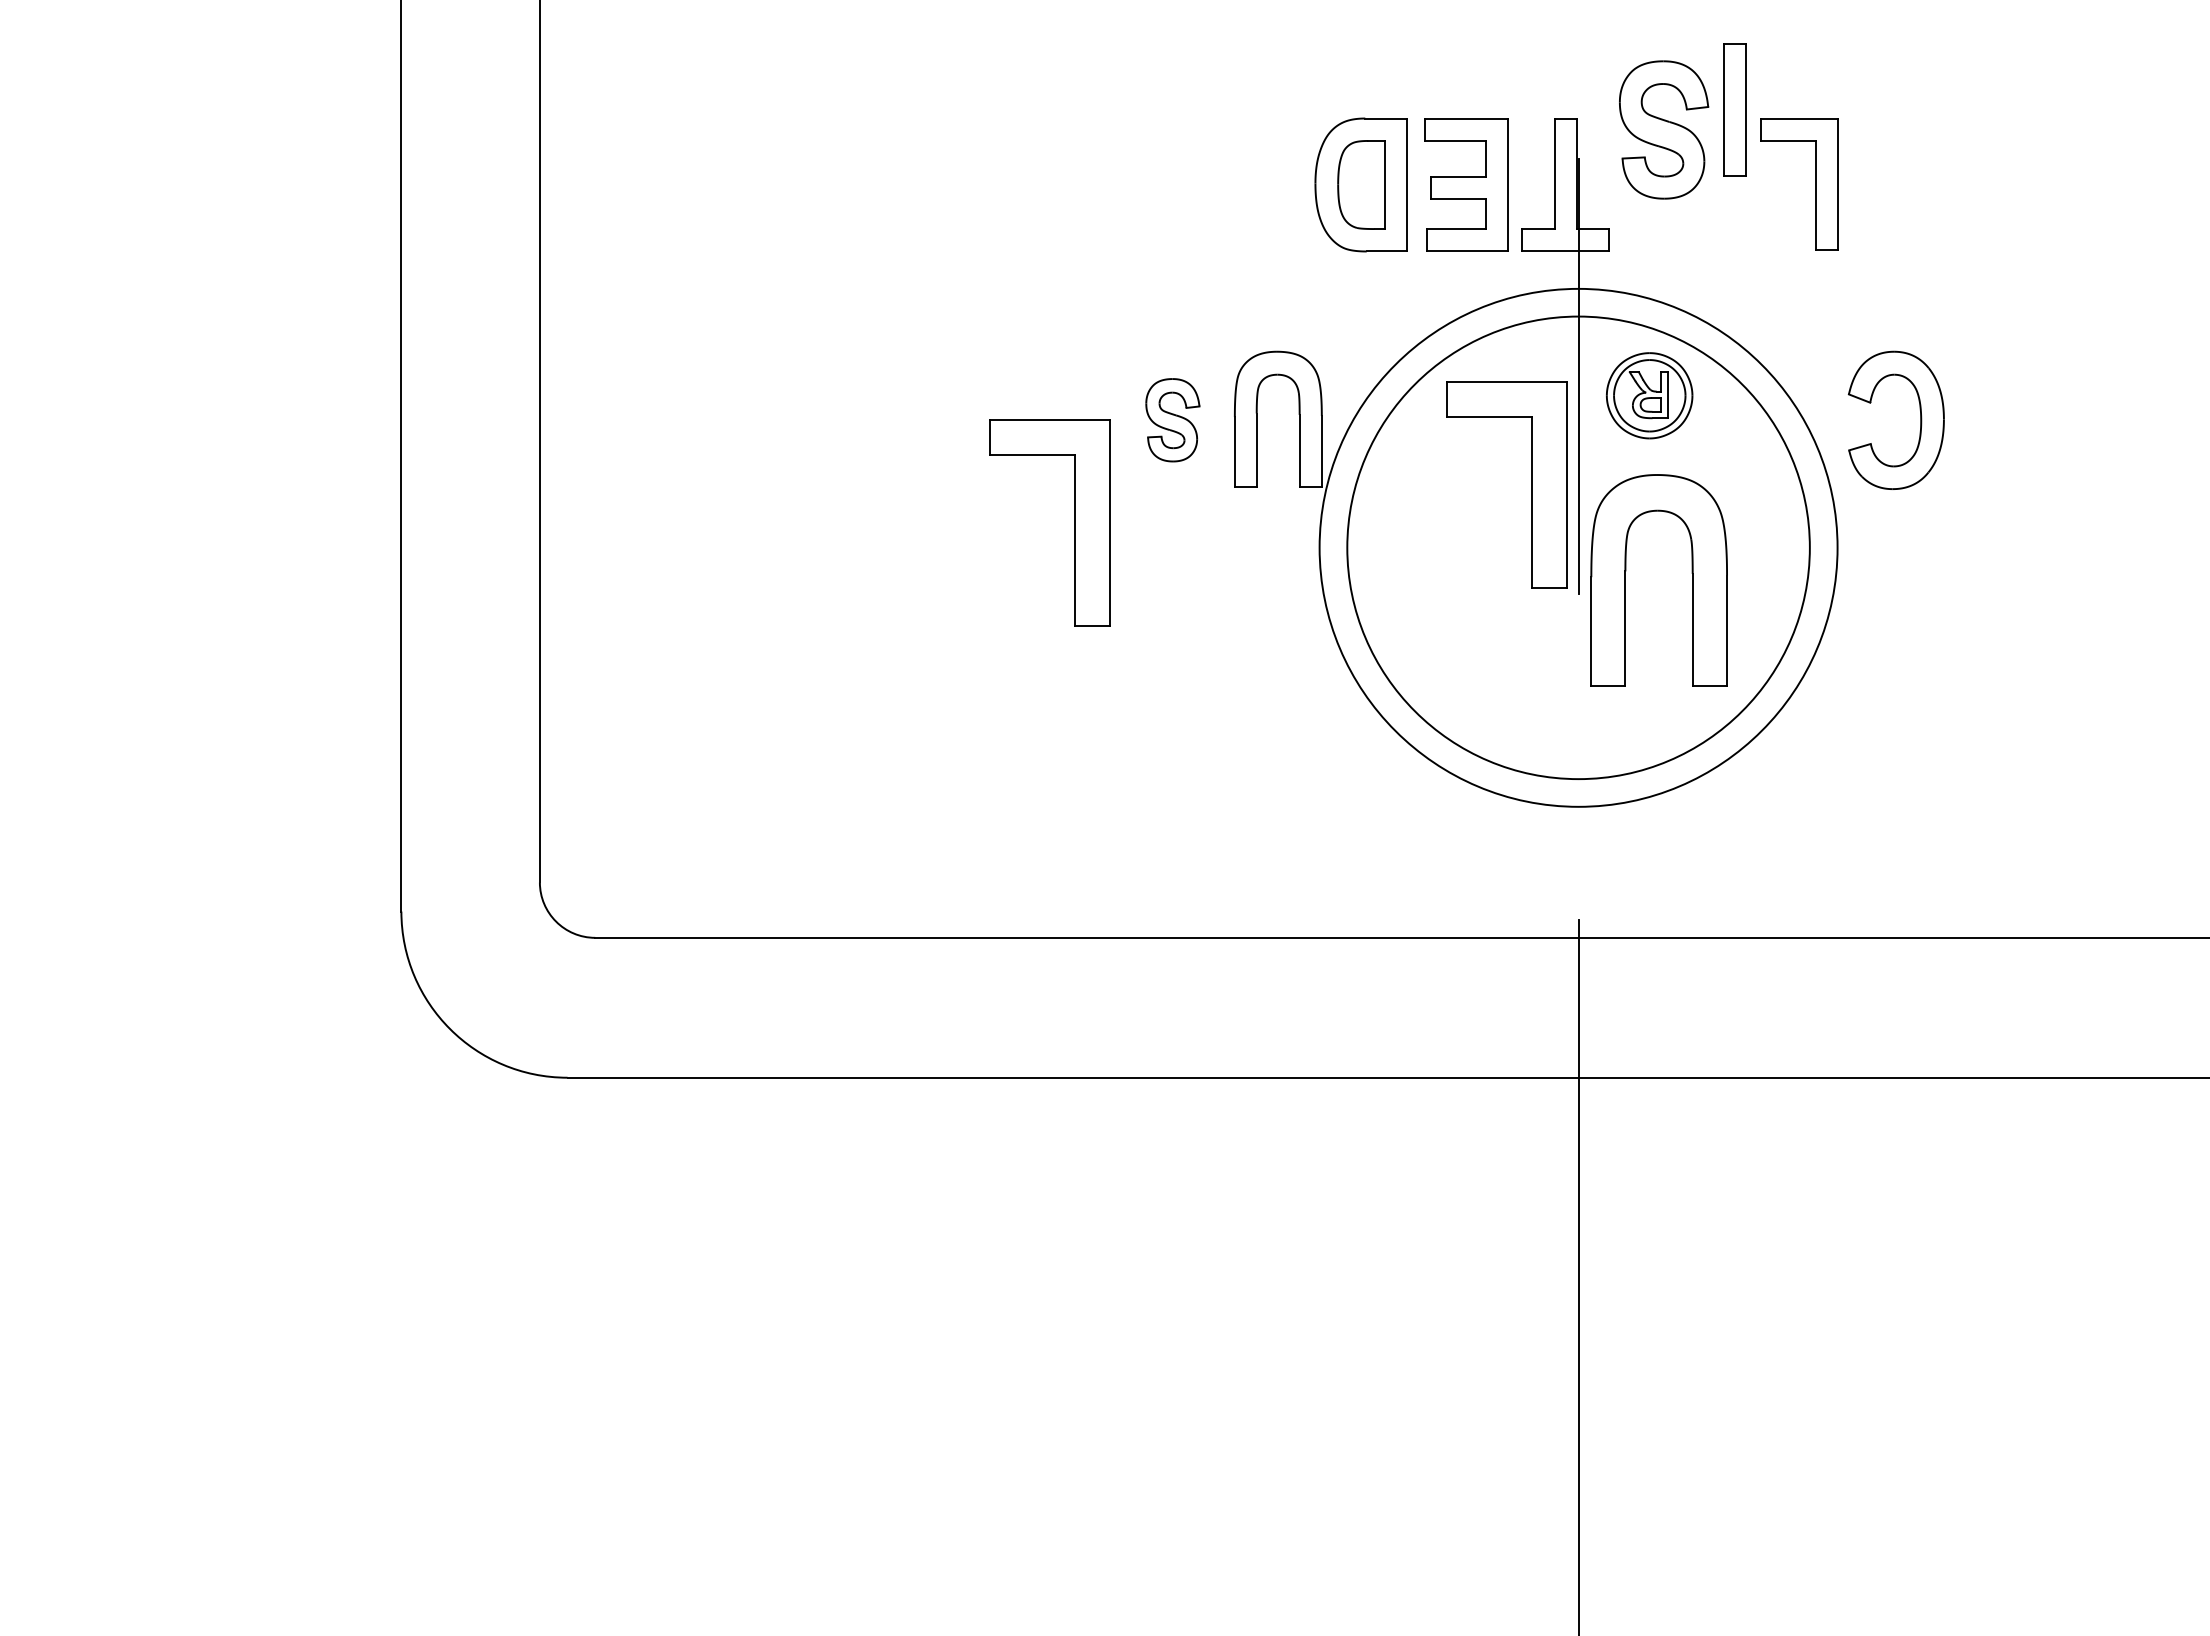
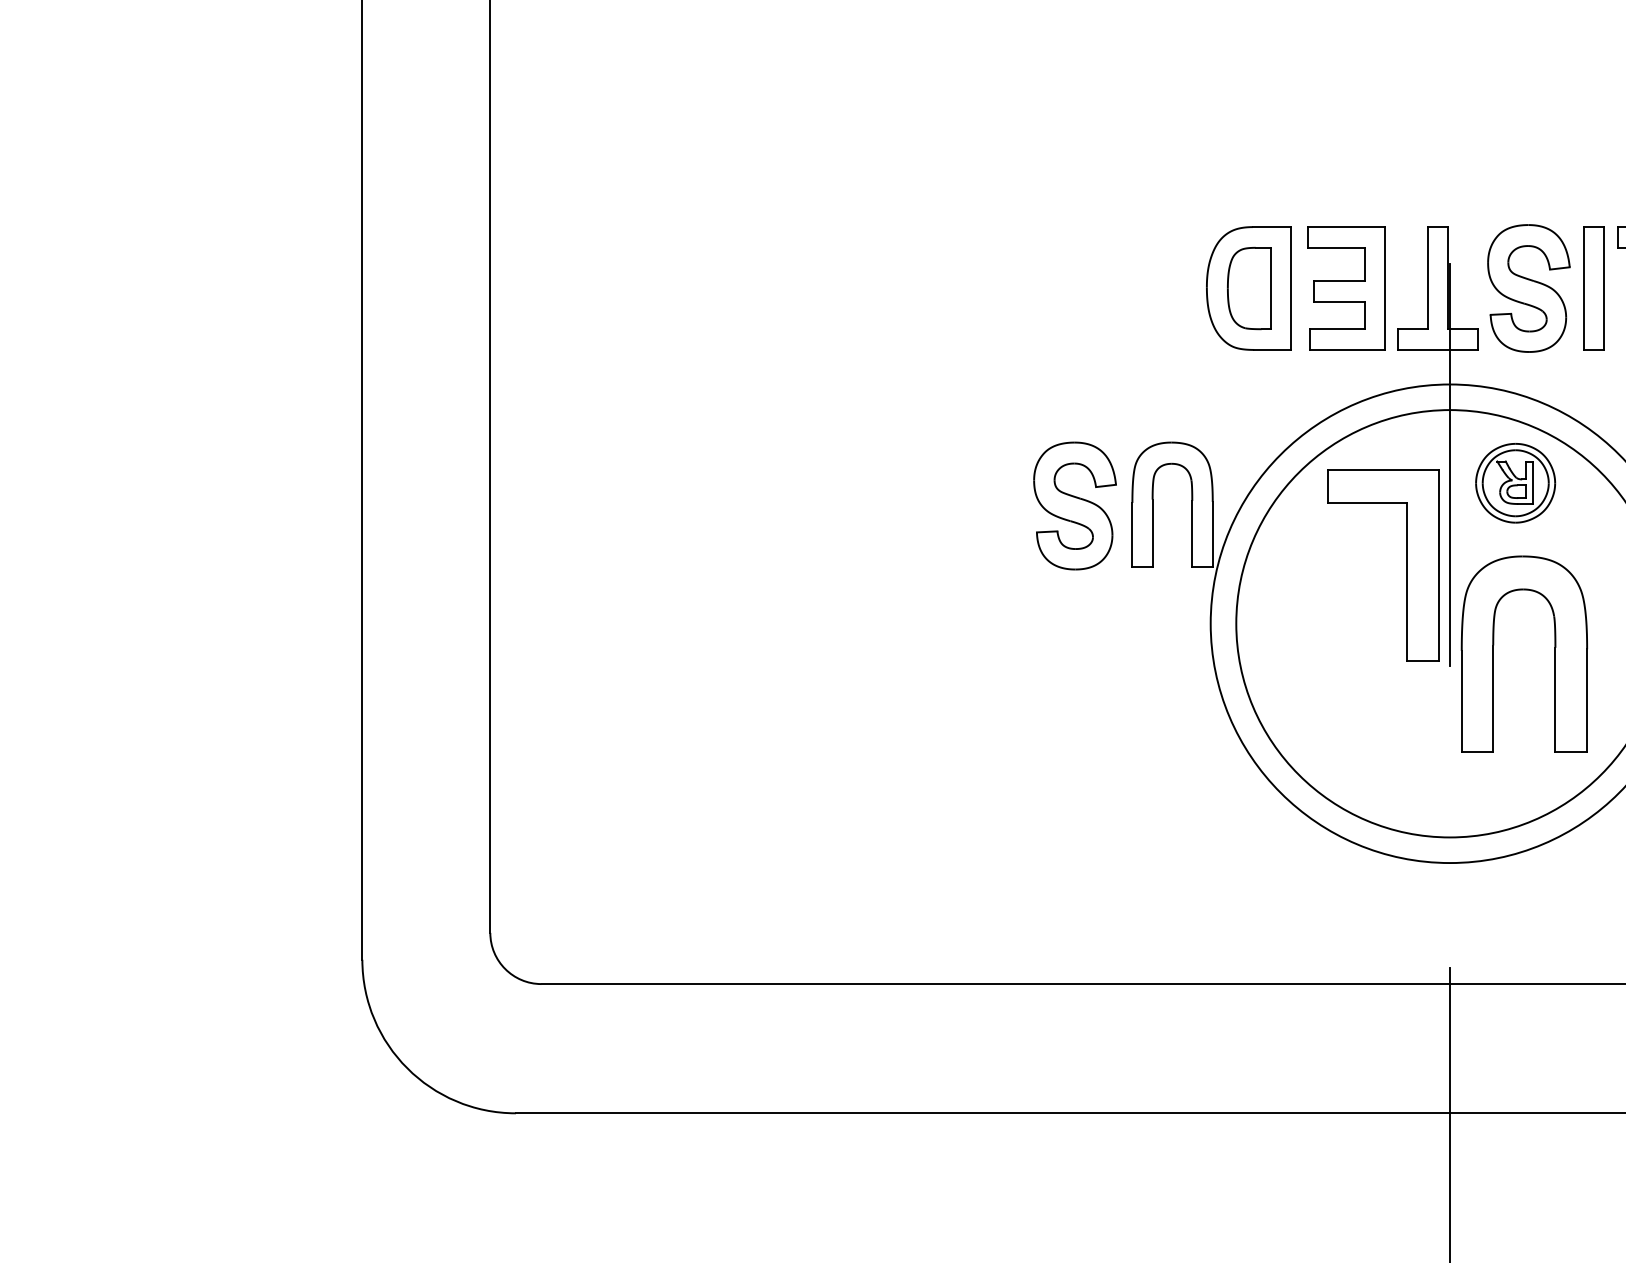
part: (1734, 109) -> (1594, 288), moved
part: (1664, 129) -> (1529, 288), moved
part: (1172, 419) -> (1074, 505), size x1.67
part: (1074, 522) -> (984, 600), removed

